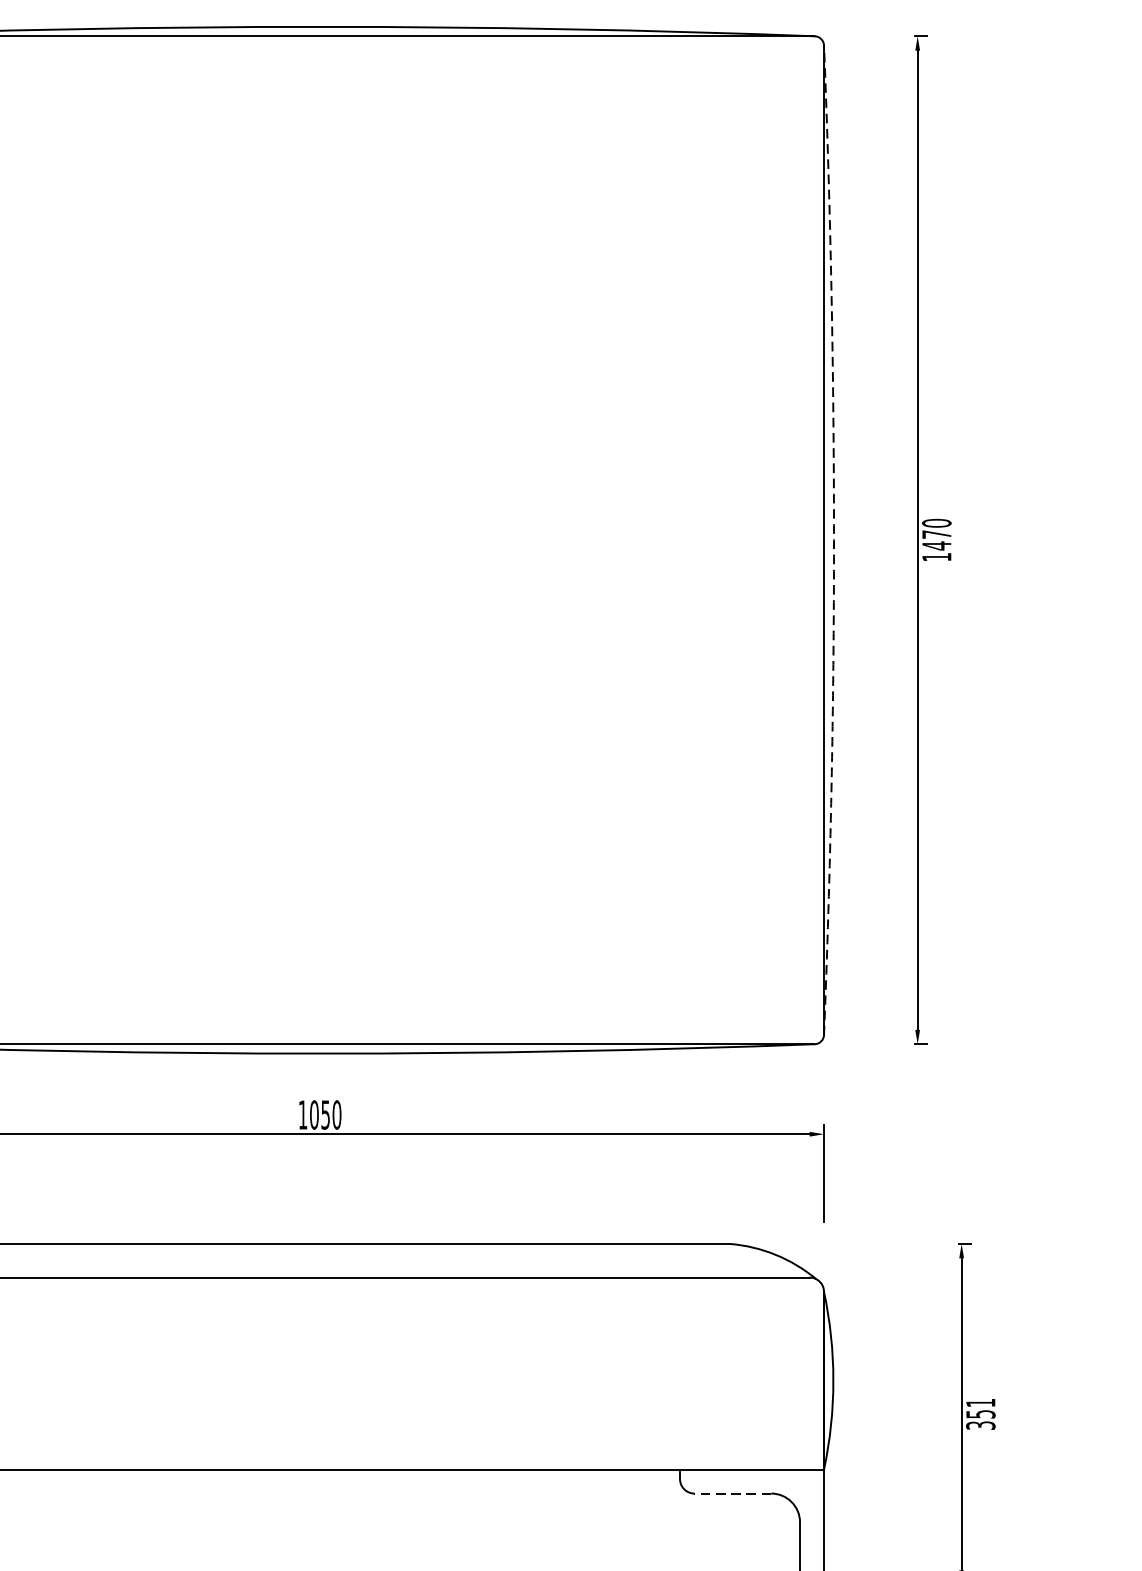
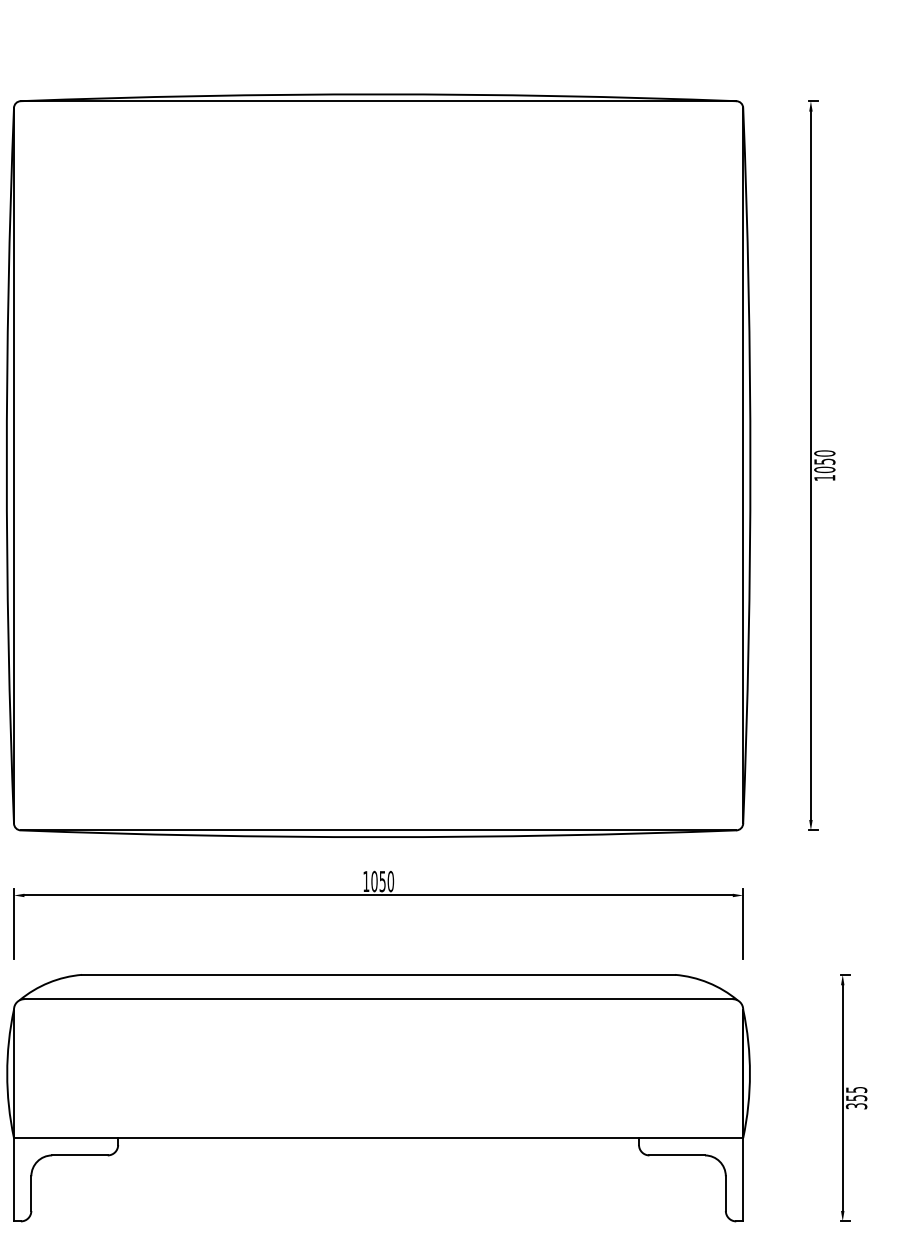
text: (936, 539) -> (824, 465), 1470 -> 1050
arc: (834, 541) -> (750, 466), dashed -> solid
text: (980, 1402) -> (856, 1089), 351 -> 355
line: (733, 1493) -> (677, 1155), dashed -> solid

